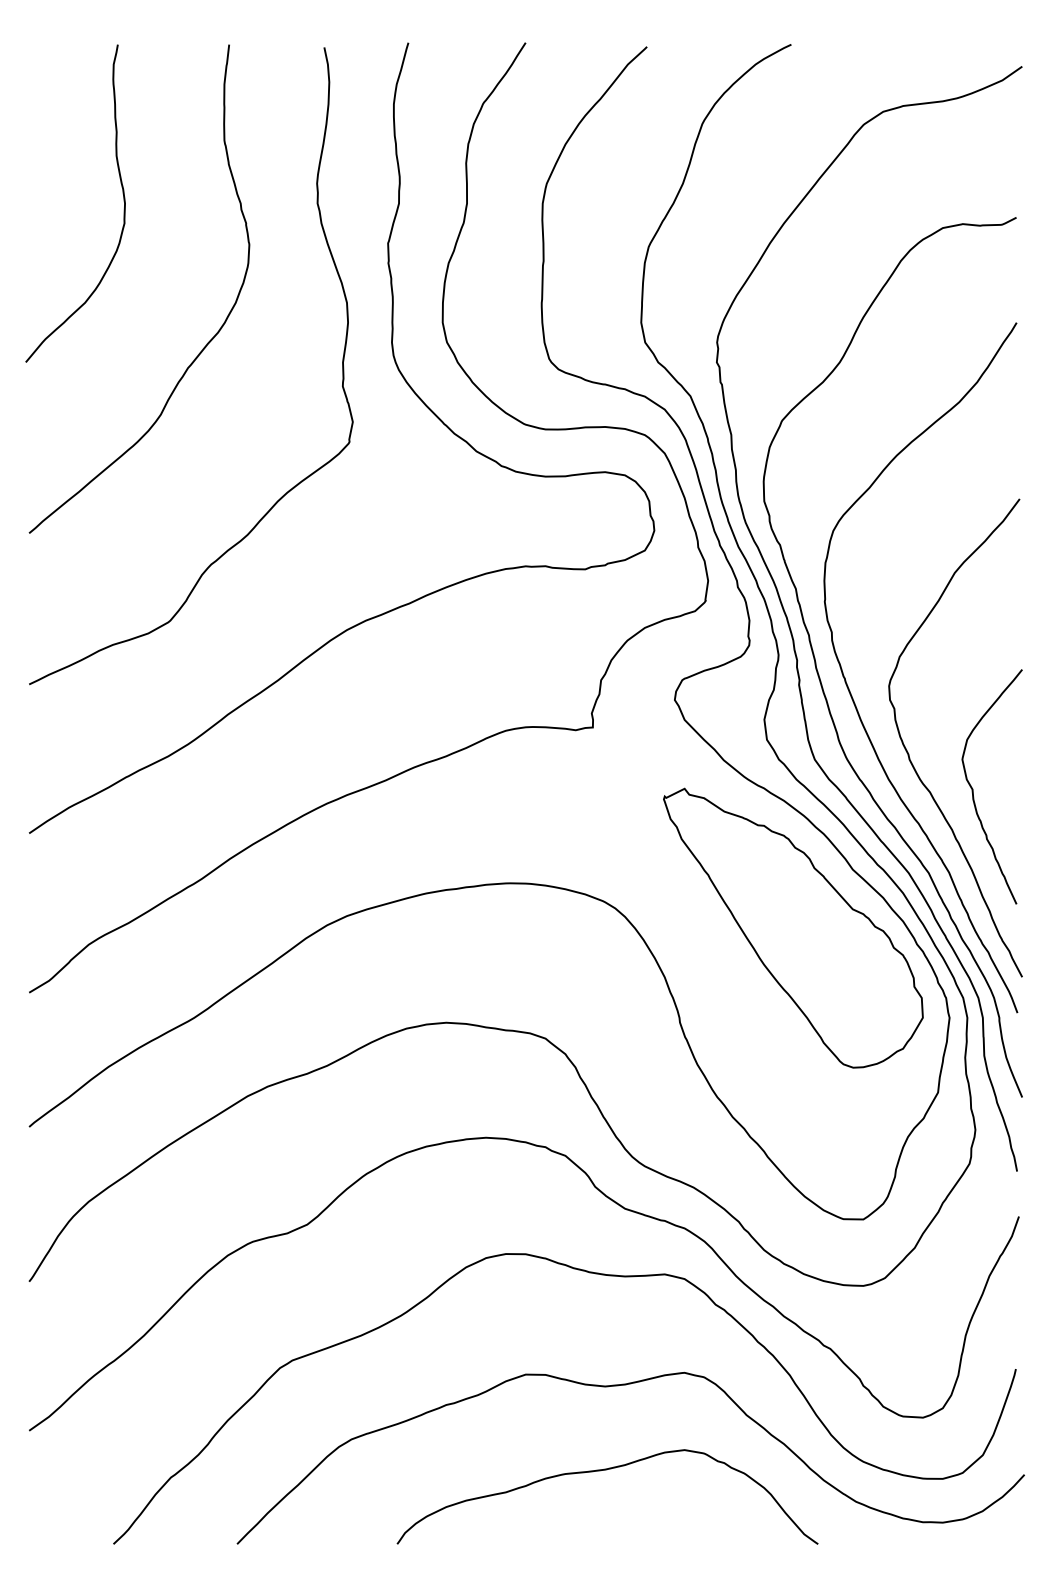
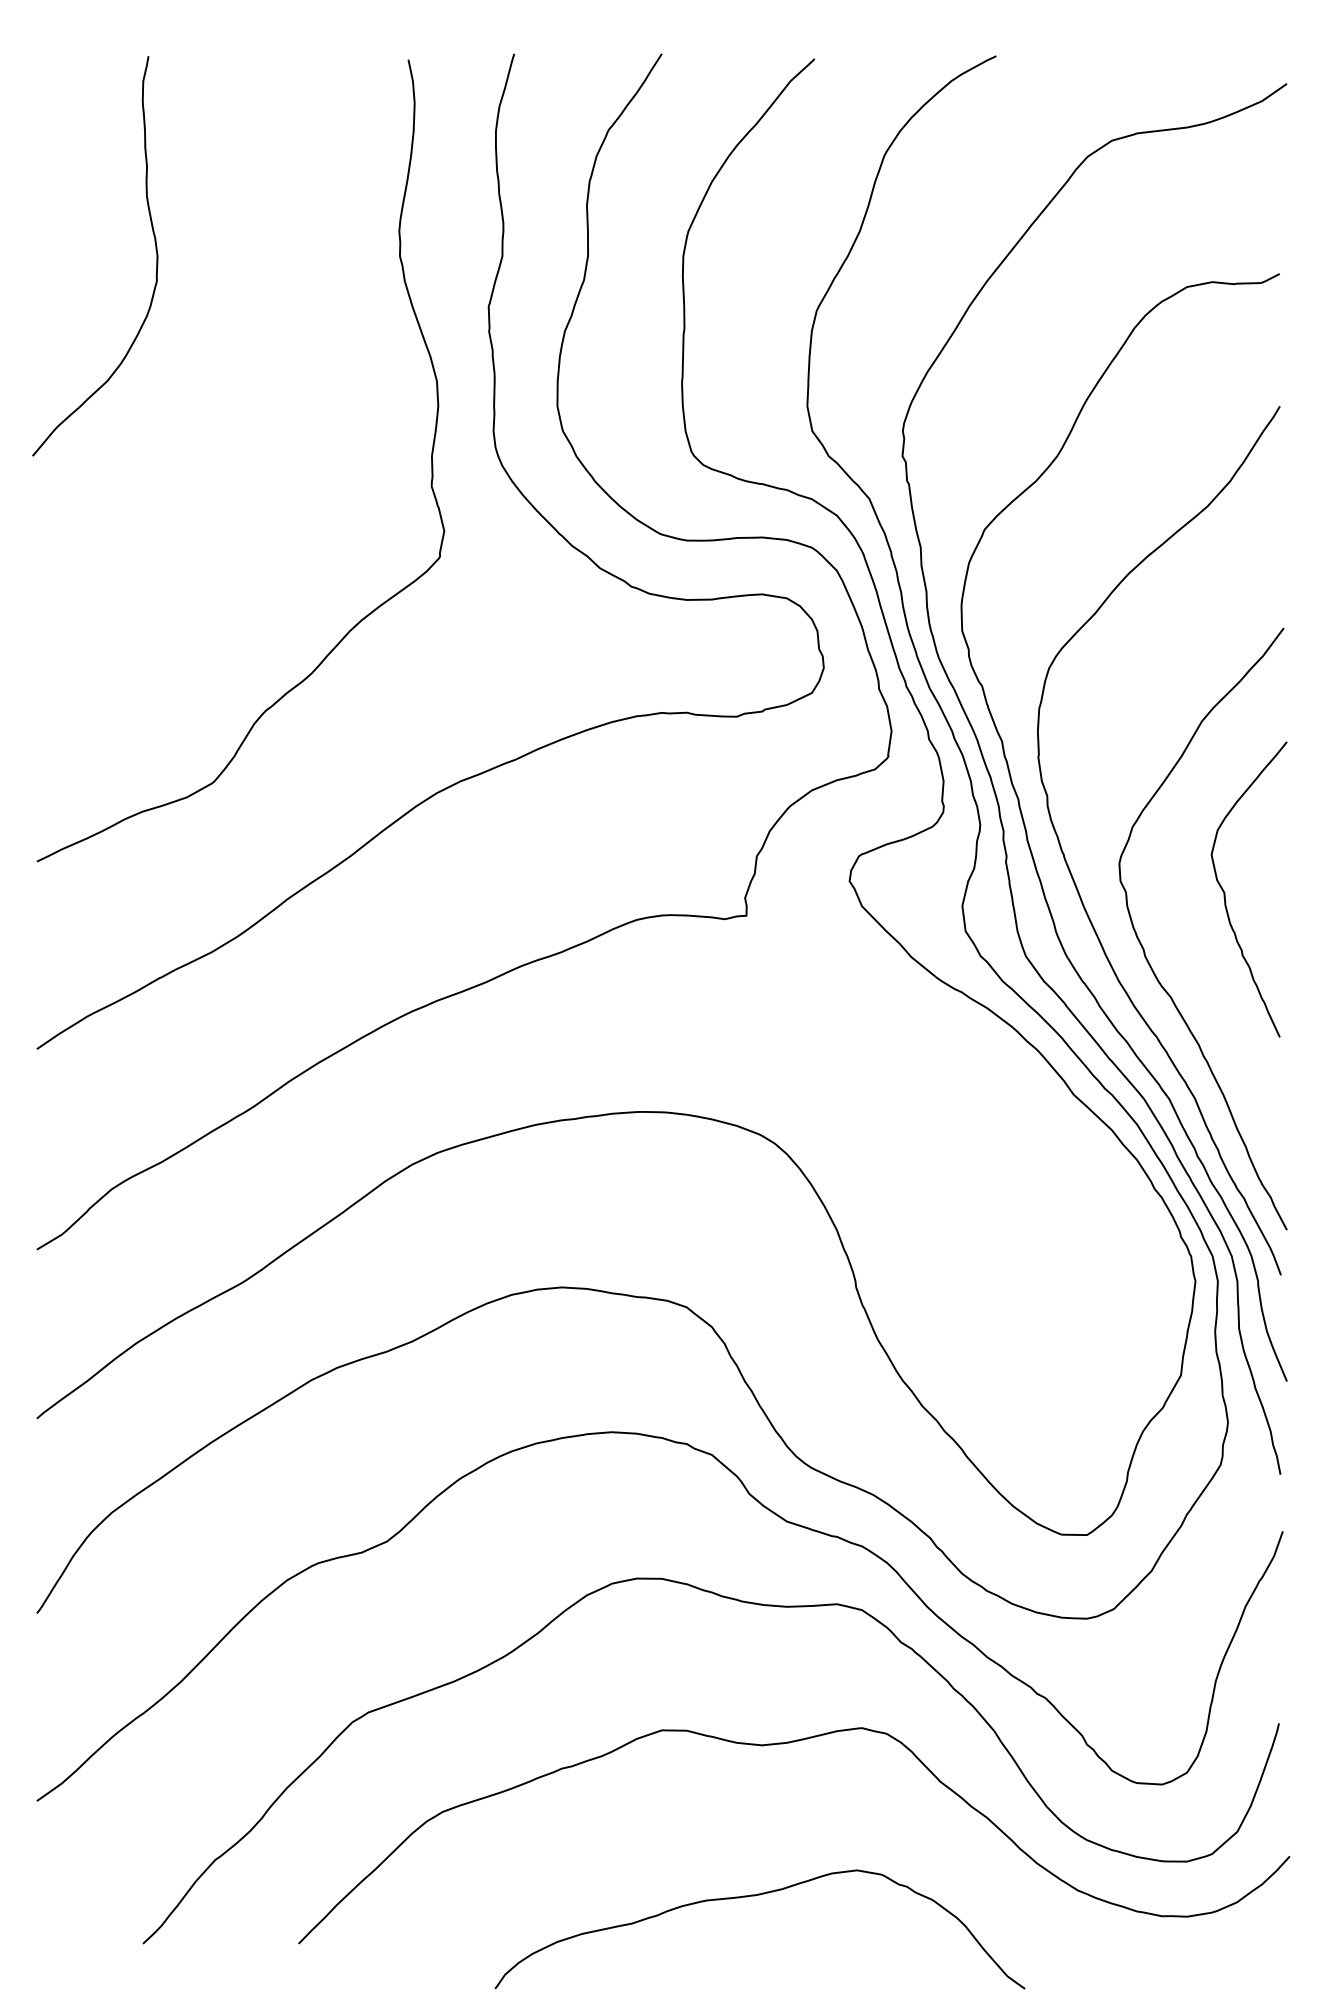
curve: (206, 343) -> (260, 432), removed
curve: (973, 789) -> (1225, 892), moved
part: (793, 928) -> (998, 1168), removed
curve: (604, 1470) -> (755, 1896), moved

